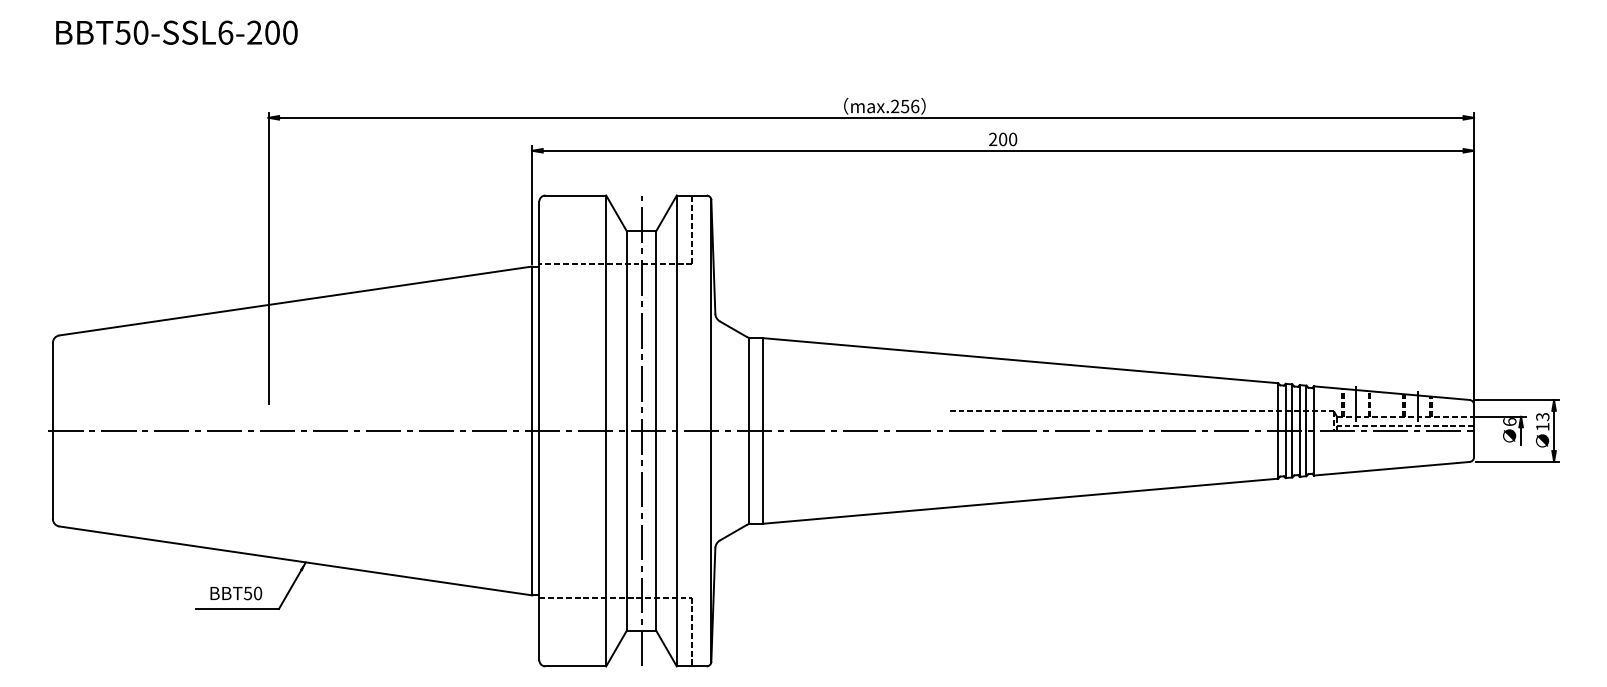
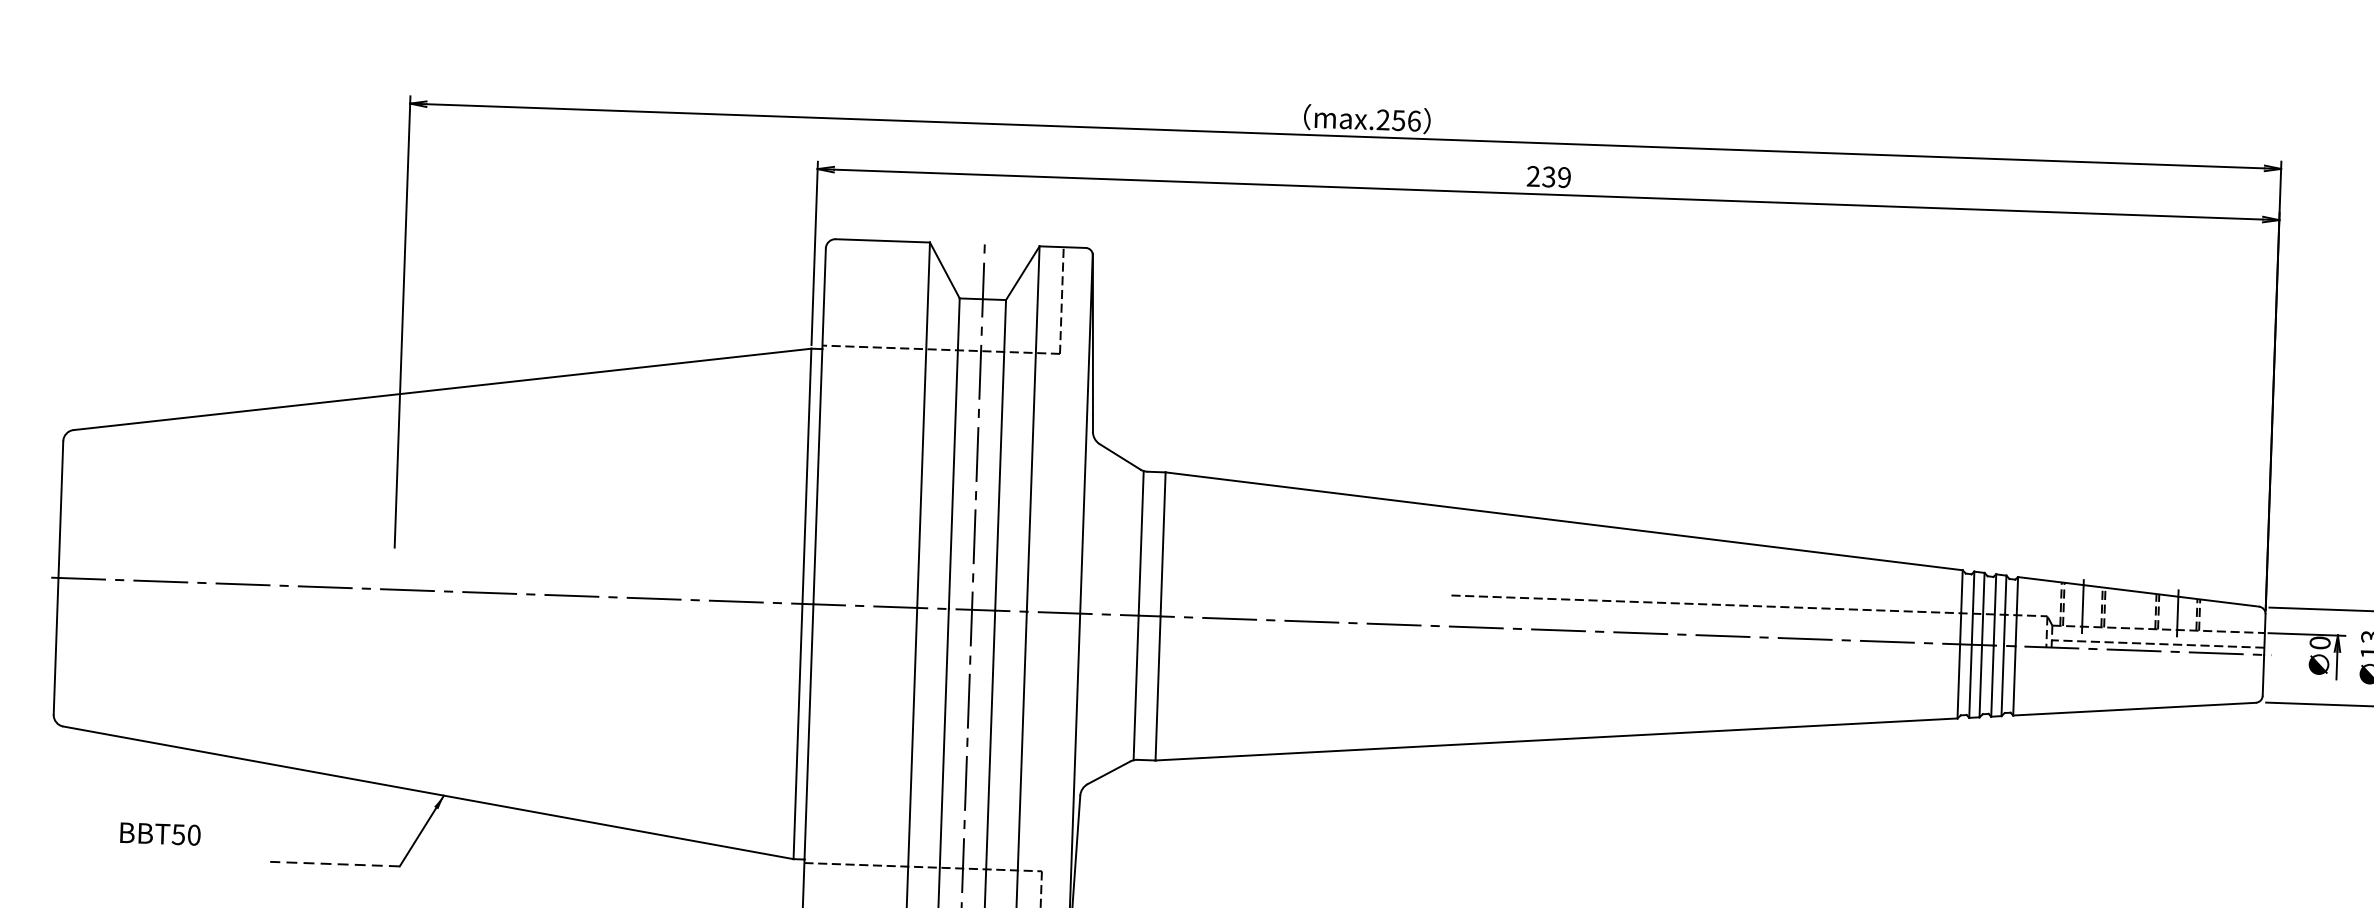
text: (1007, 139) -> (1555, 177), 200 -> 239
text: (1509, 421) -> (2319, 642), 6 -> 0
text: (236, 593) -> (160, 834), moved
line: (237, 608) -> (335, 863), solid -> dashed

